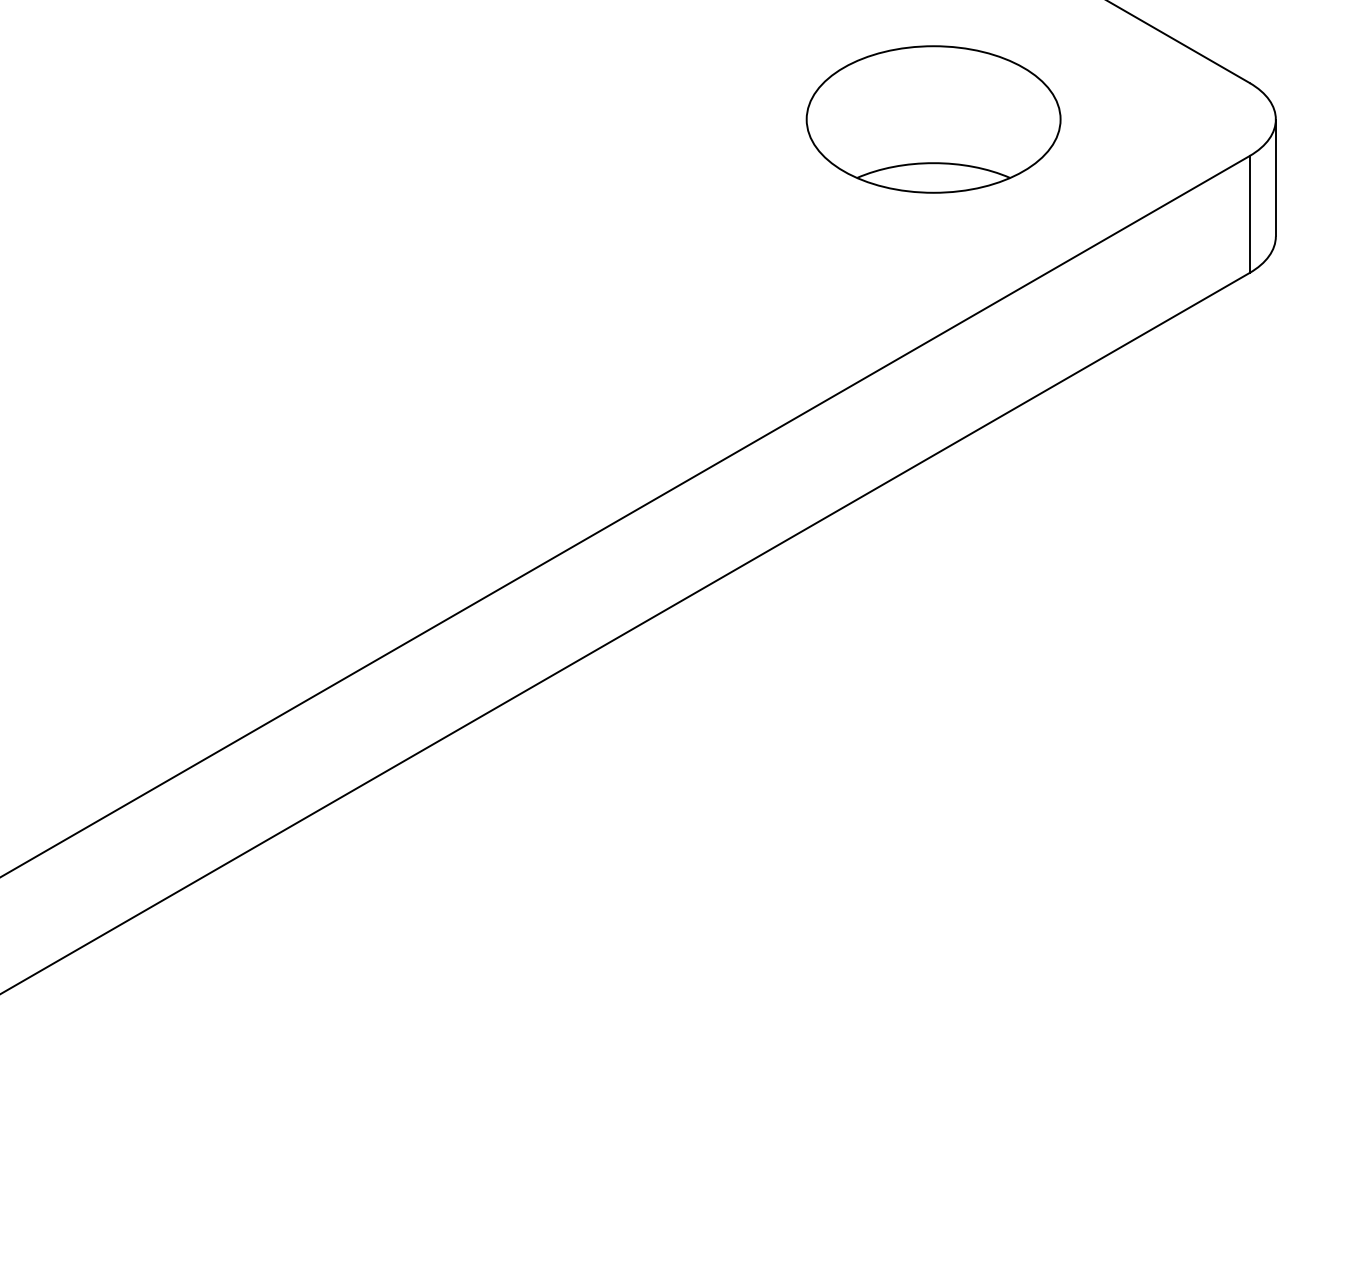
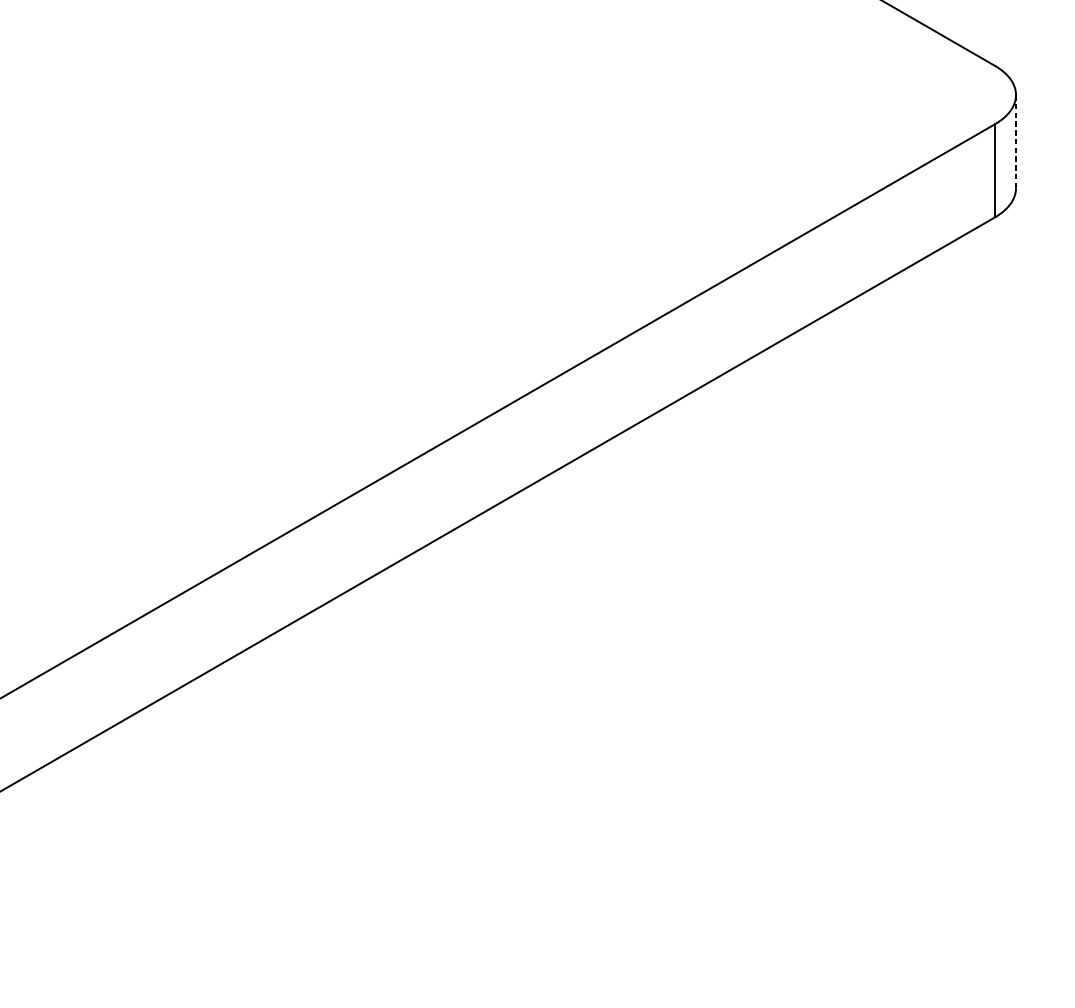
part: (933, 119) -> (743, 95), removed
line: (1275, 178) -> (1015, 142), solid -> dashed

